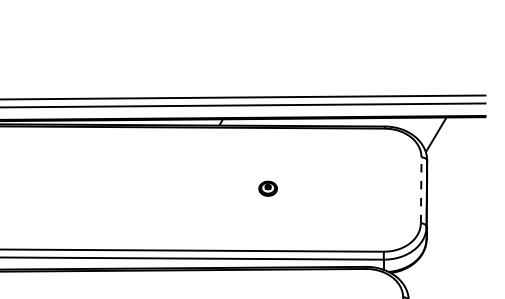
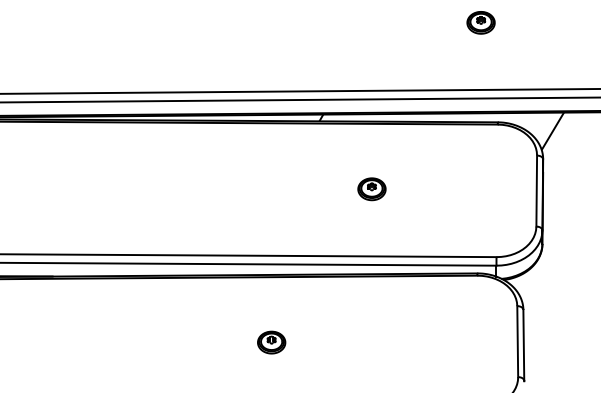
part: (368, 33) -> (480, 22), added
part: (267, 188) -> (371, 189), size x1.43
line: (420, 189) -> (536, 190), dashed -> solid

